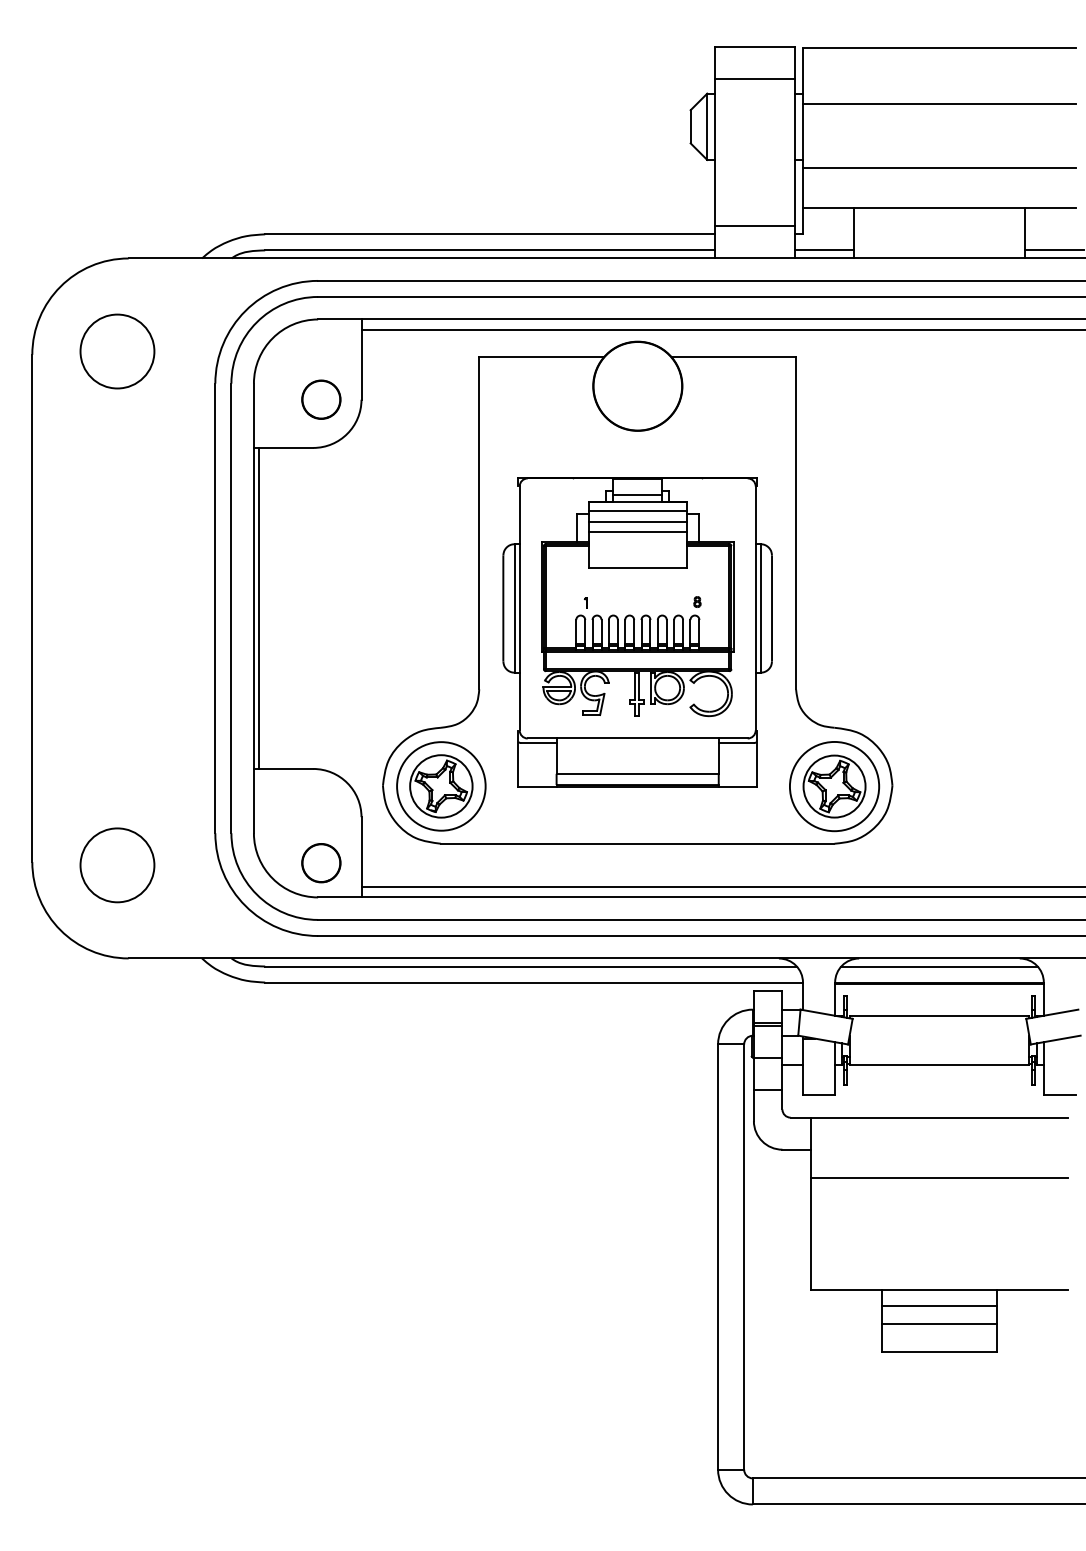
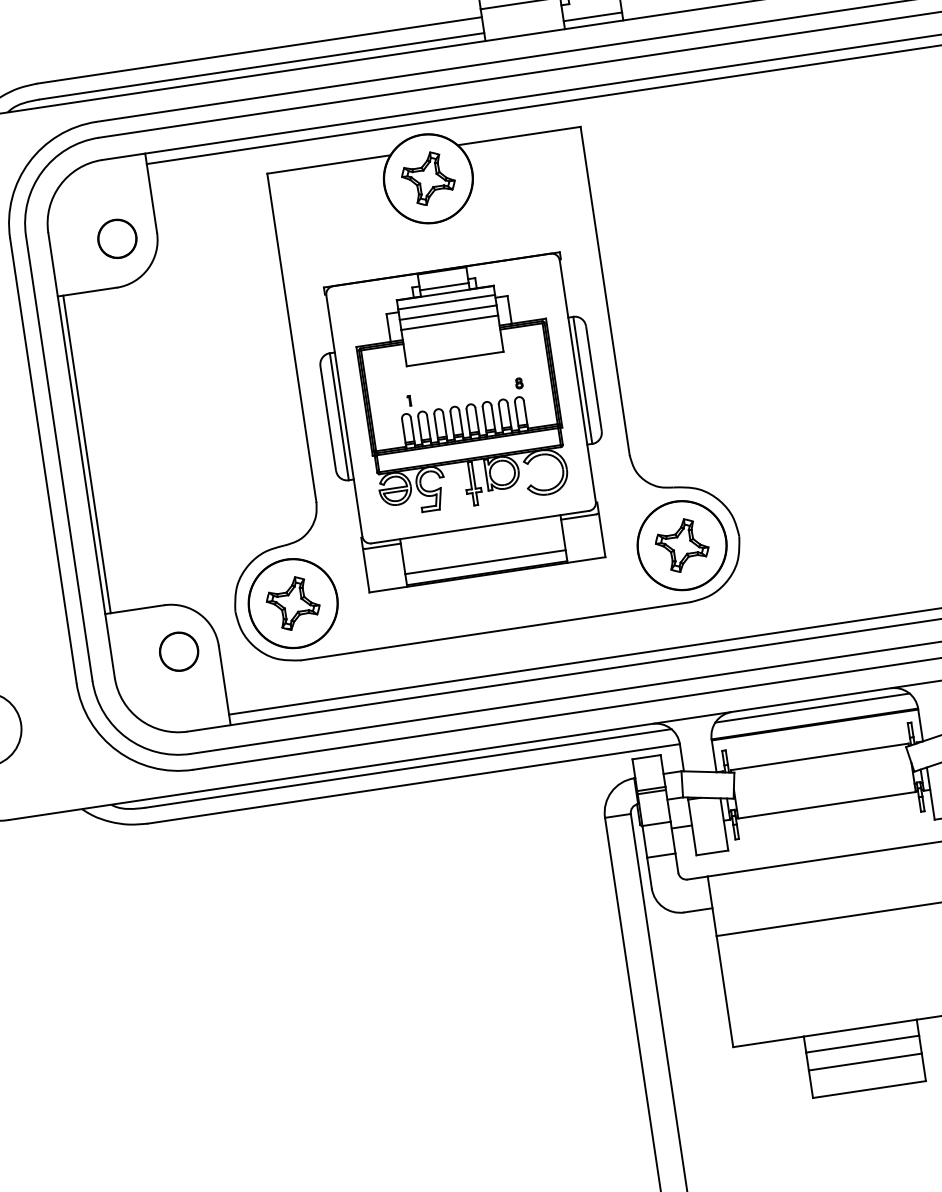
part: (637, 385) -> (427, 178), added
circle: (440, 786) -> (292, 603), size x1.43
circle: (834, 786) -> (682, 545), size x1.43
circle: (321, 863) -> (179, 652), moved

